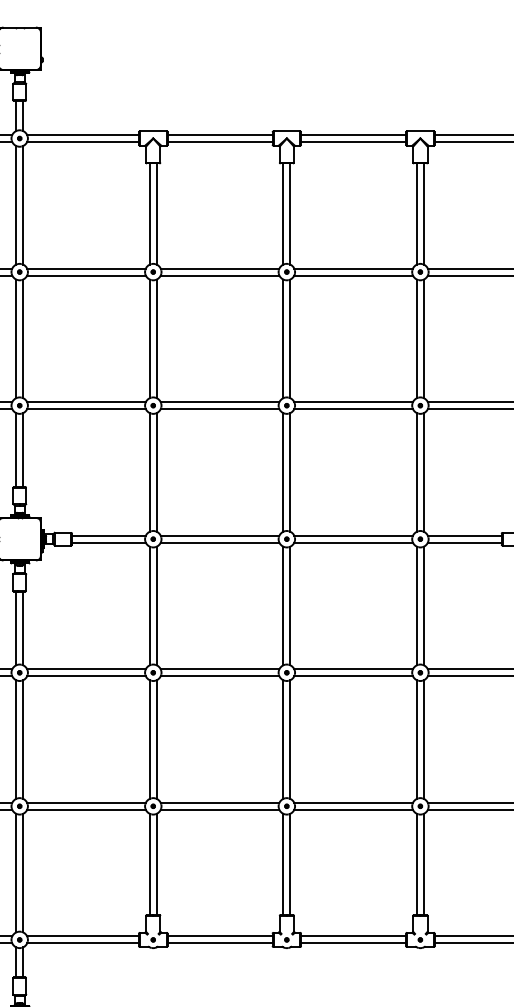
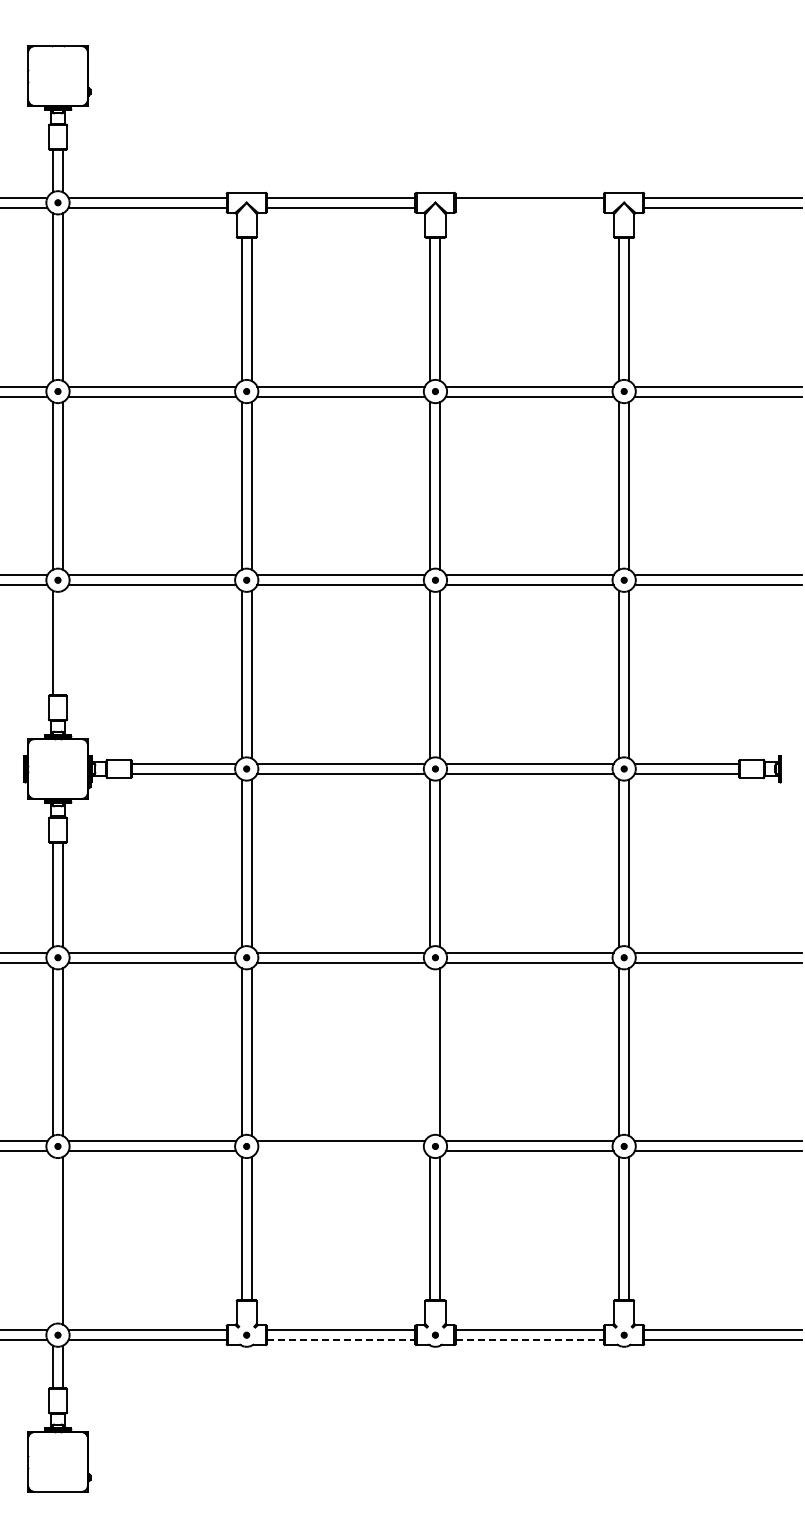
line: (353, 141) -> (529, 207), removed
line: (23, 449) -> (63, 642), removed
line: (283, 739) -> (430, 1051), removed
line: (219, 809) -> (340, 1151), removed
line: (15, 872) -> (52, 1240), removed
line: (220, 943) -> (341, 1340), solid -> dashed
line: (354, 943) -> (530, 1340), solid -> dashed

